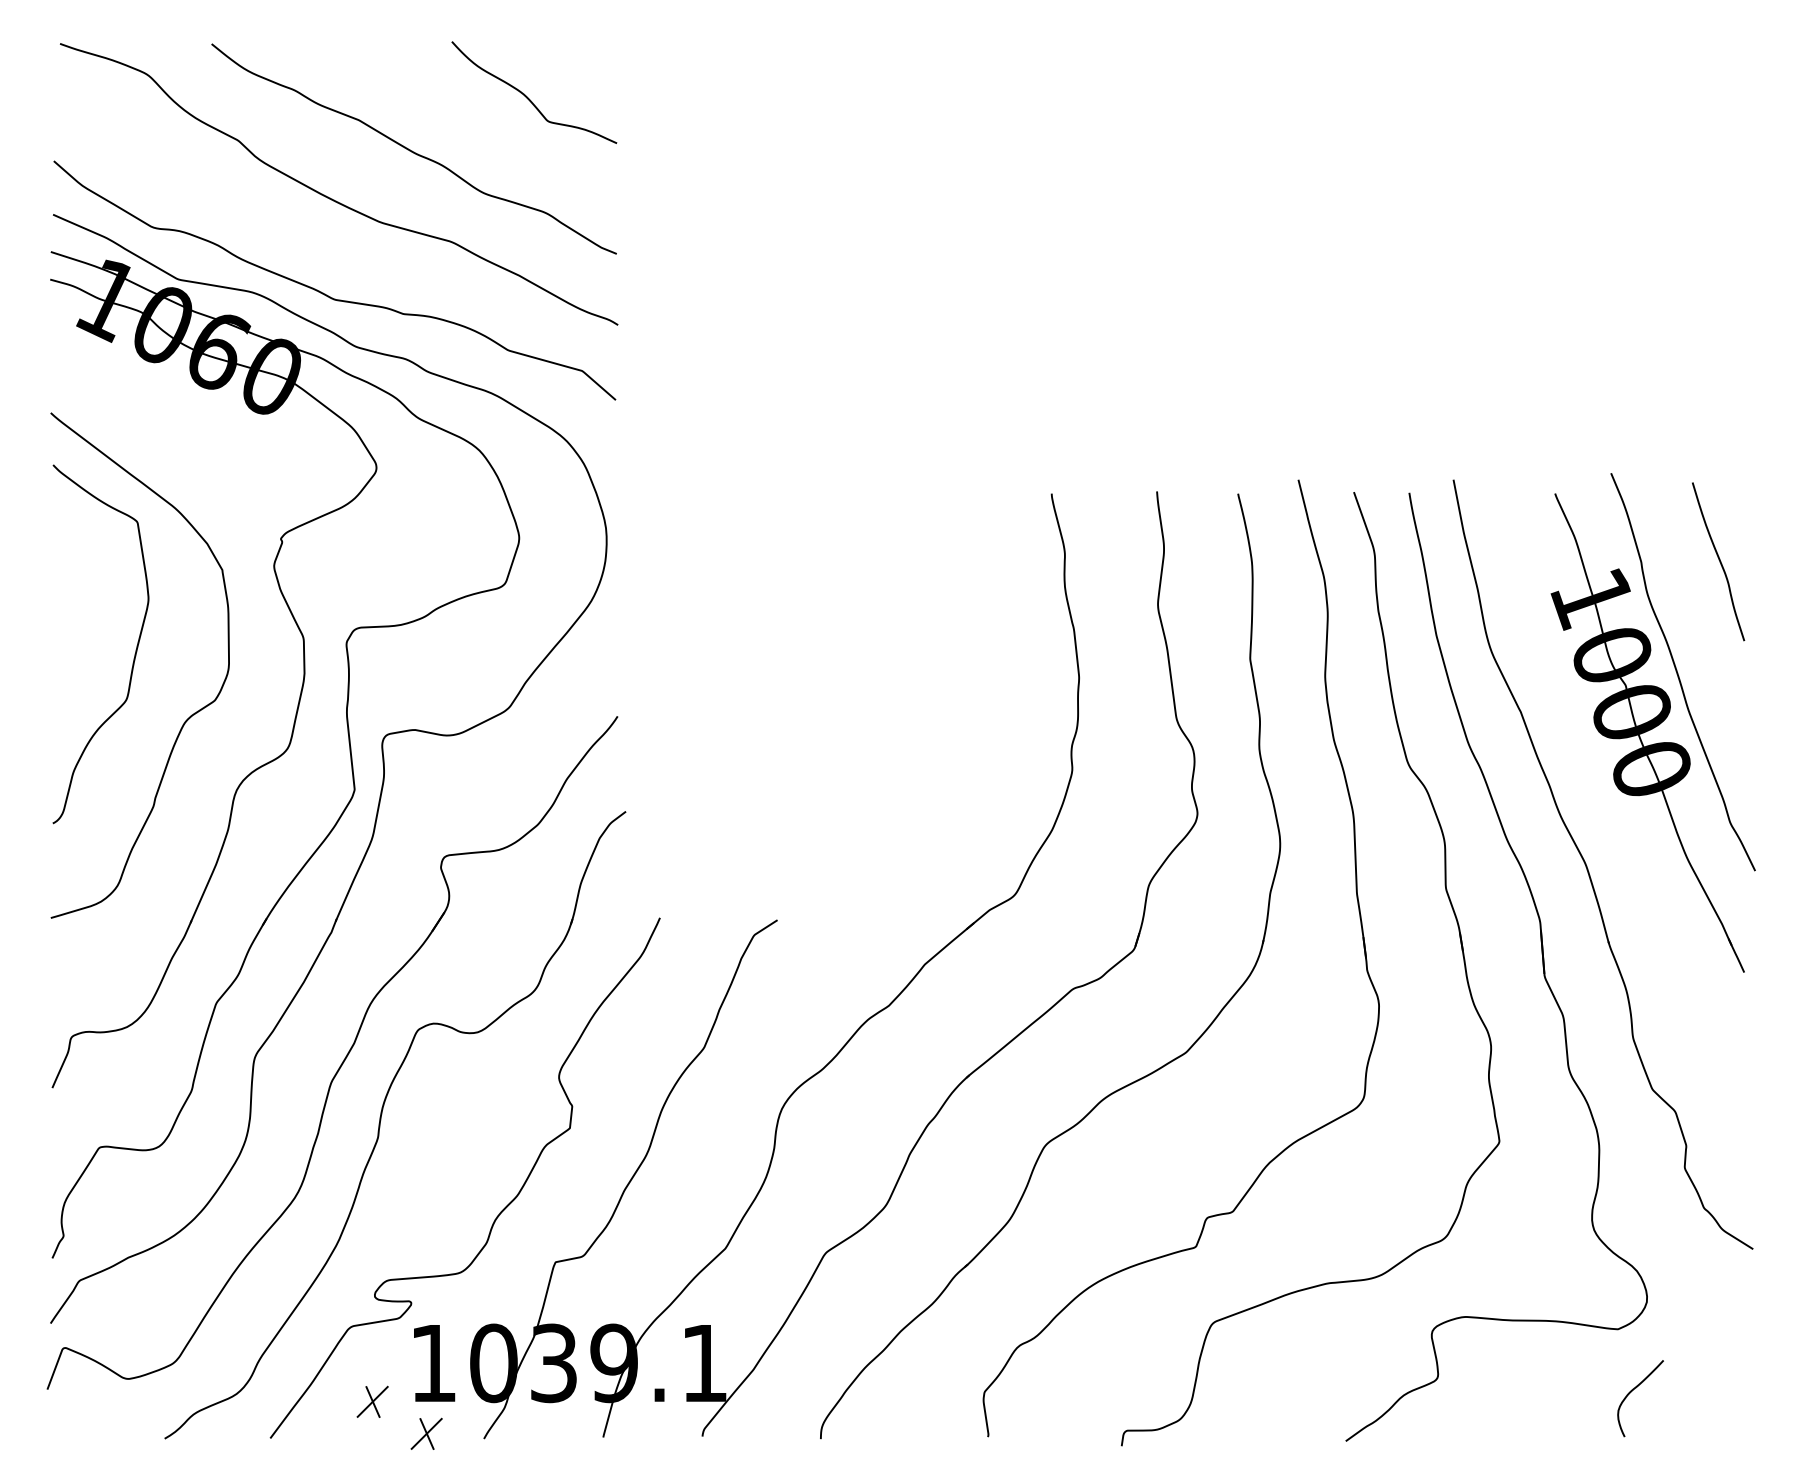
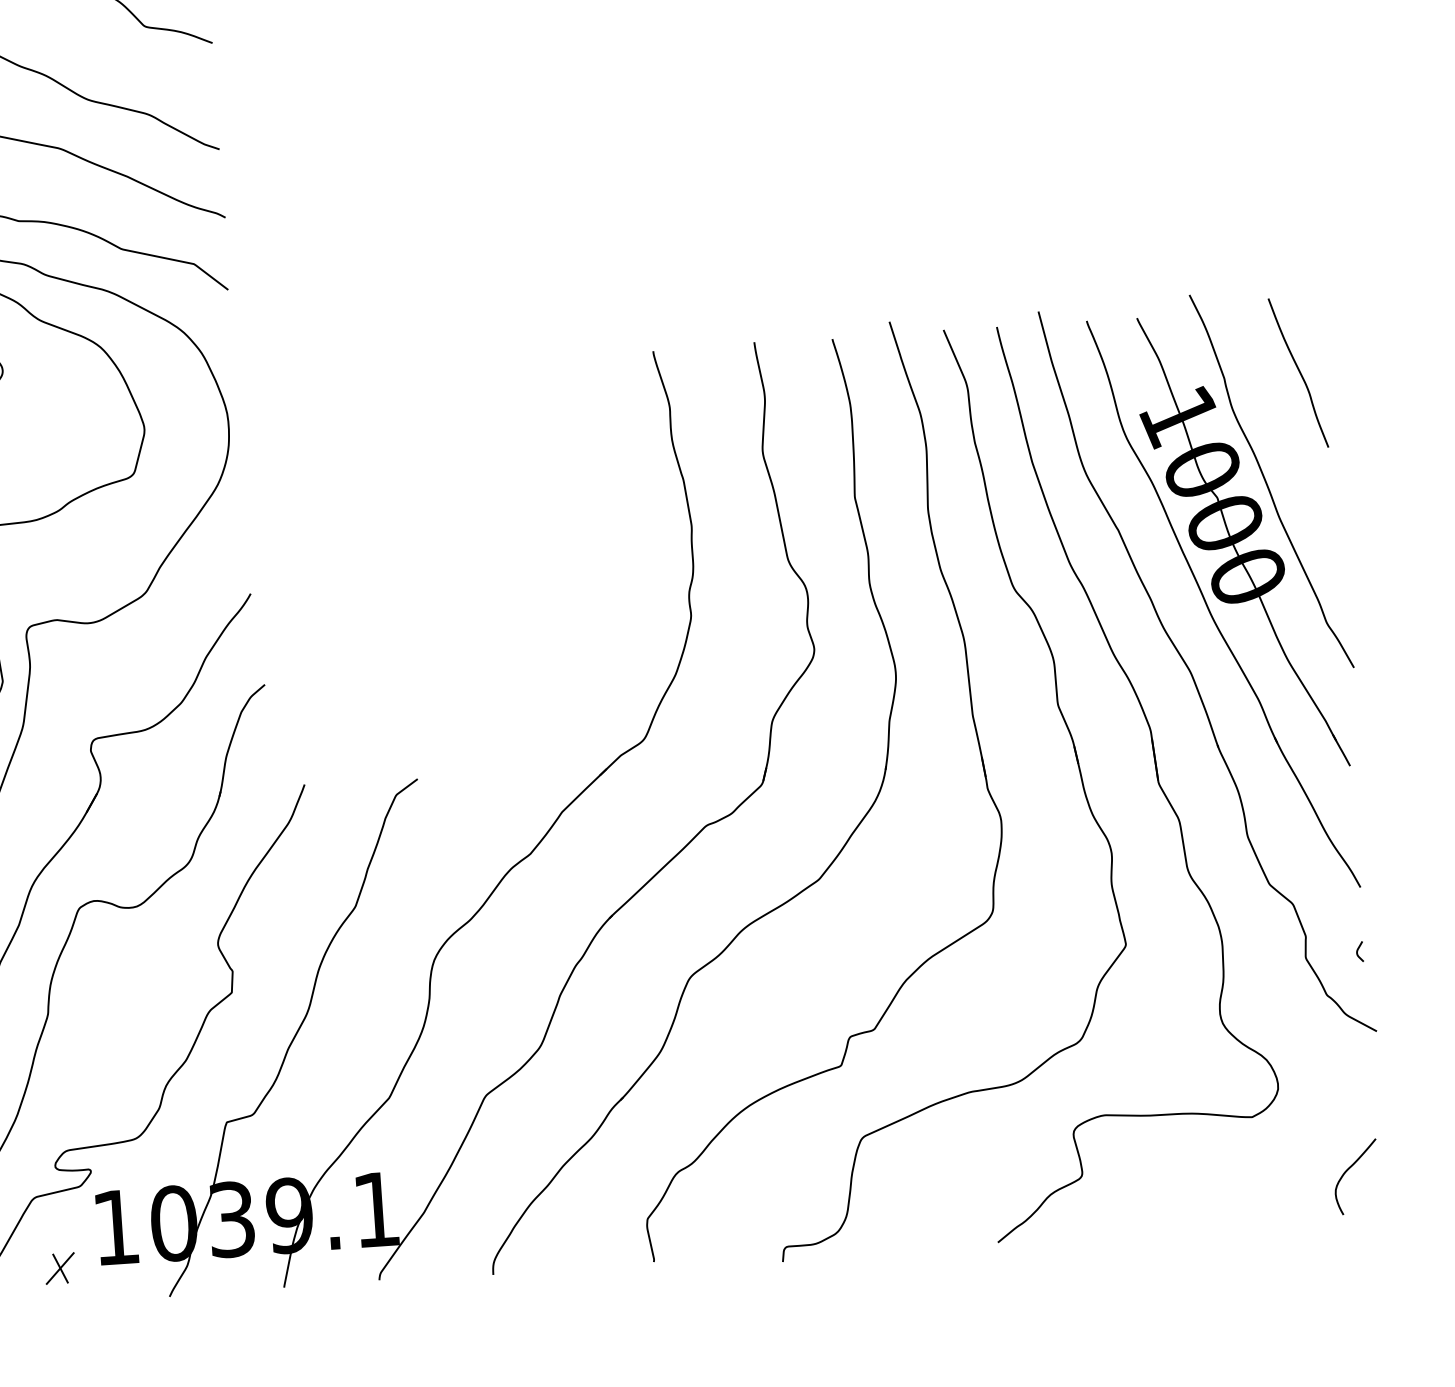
part: (1610, 801) -> (1210, 610), added
curve: (1739, 1165) -> (1358, 951), added
curve: (1633, 1390) -> (1348, 1169), moved
part: (426, 1433) -> (114, 1295), removed

